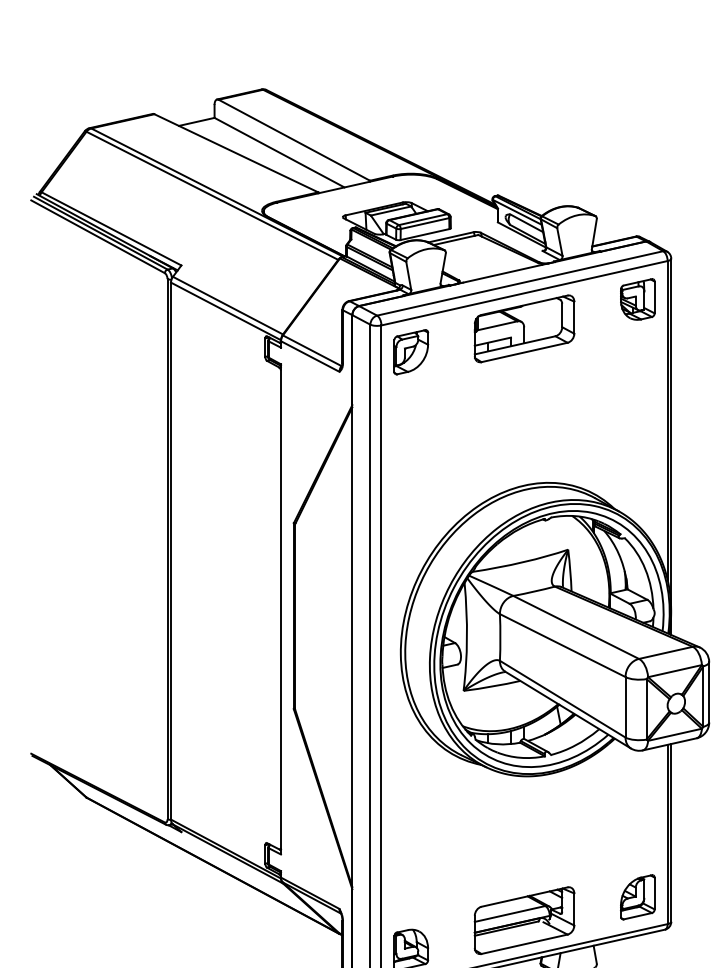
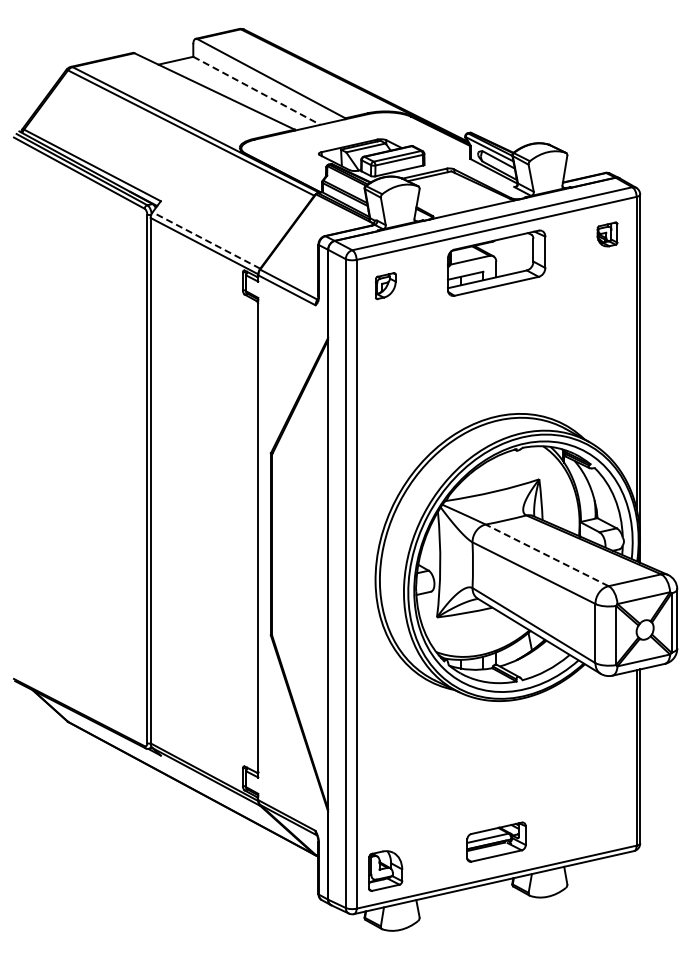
line: (280, 153) -> (257, 91), solid -> dashed
part: (637, 299) -> (607, 234), size x0.6
line: (228, 305) -> (206, 240), solid -> dashed
part: (410, 351) -> (385, 285), size x0.6
line: (576, 627) -> (547, 555), solid -> dashed
part: (637, 897) -> (607, 819), removed
part: (524, 919) -> (496, 841), size x0.6

